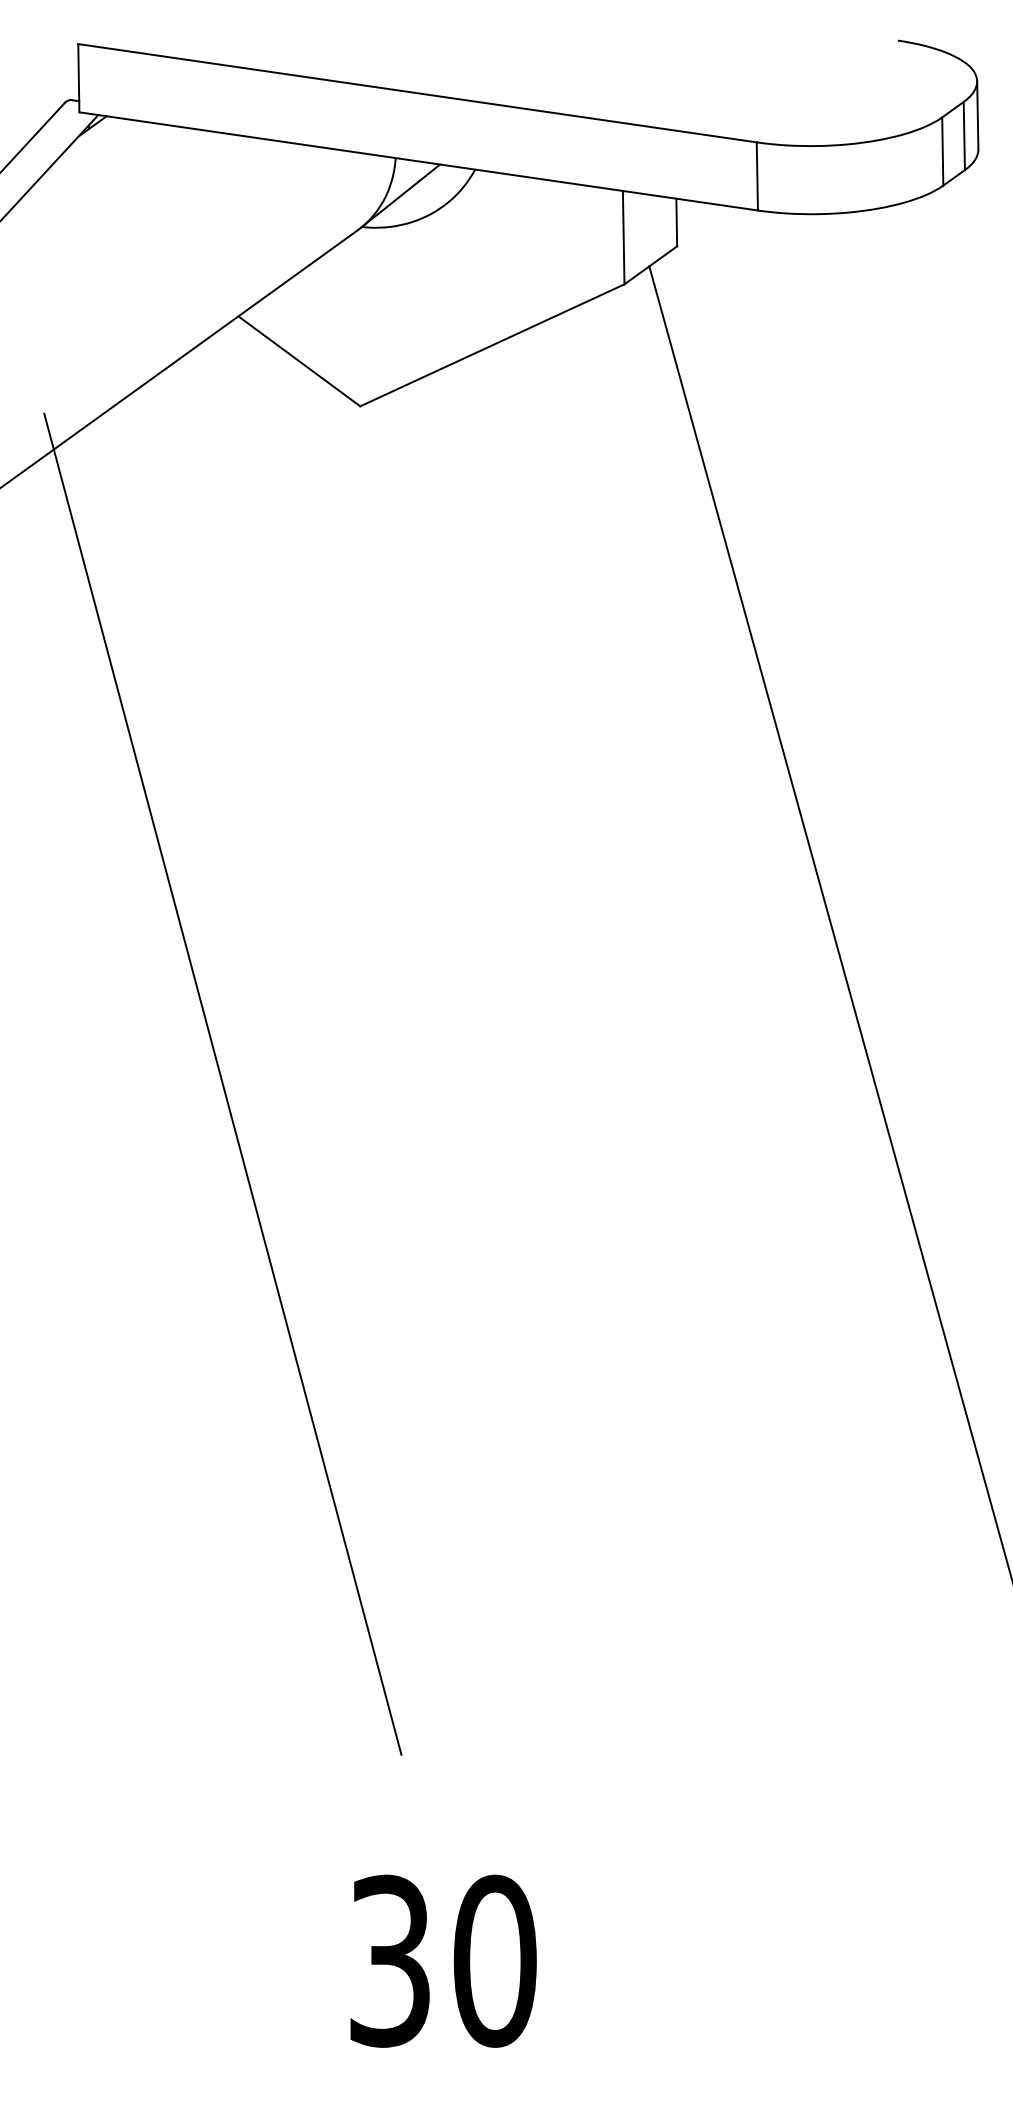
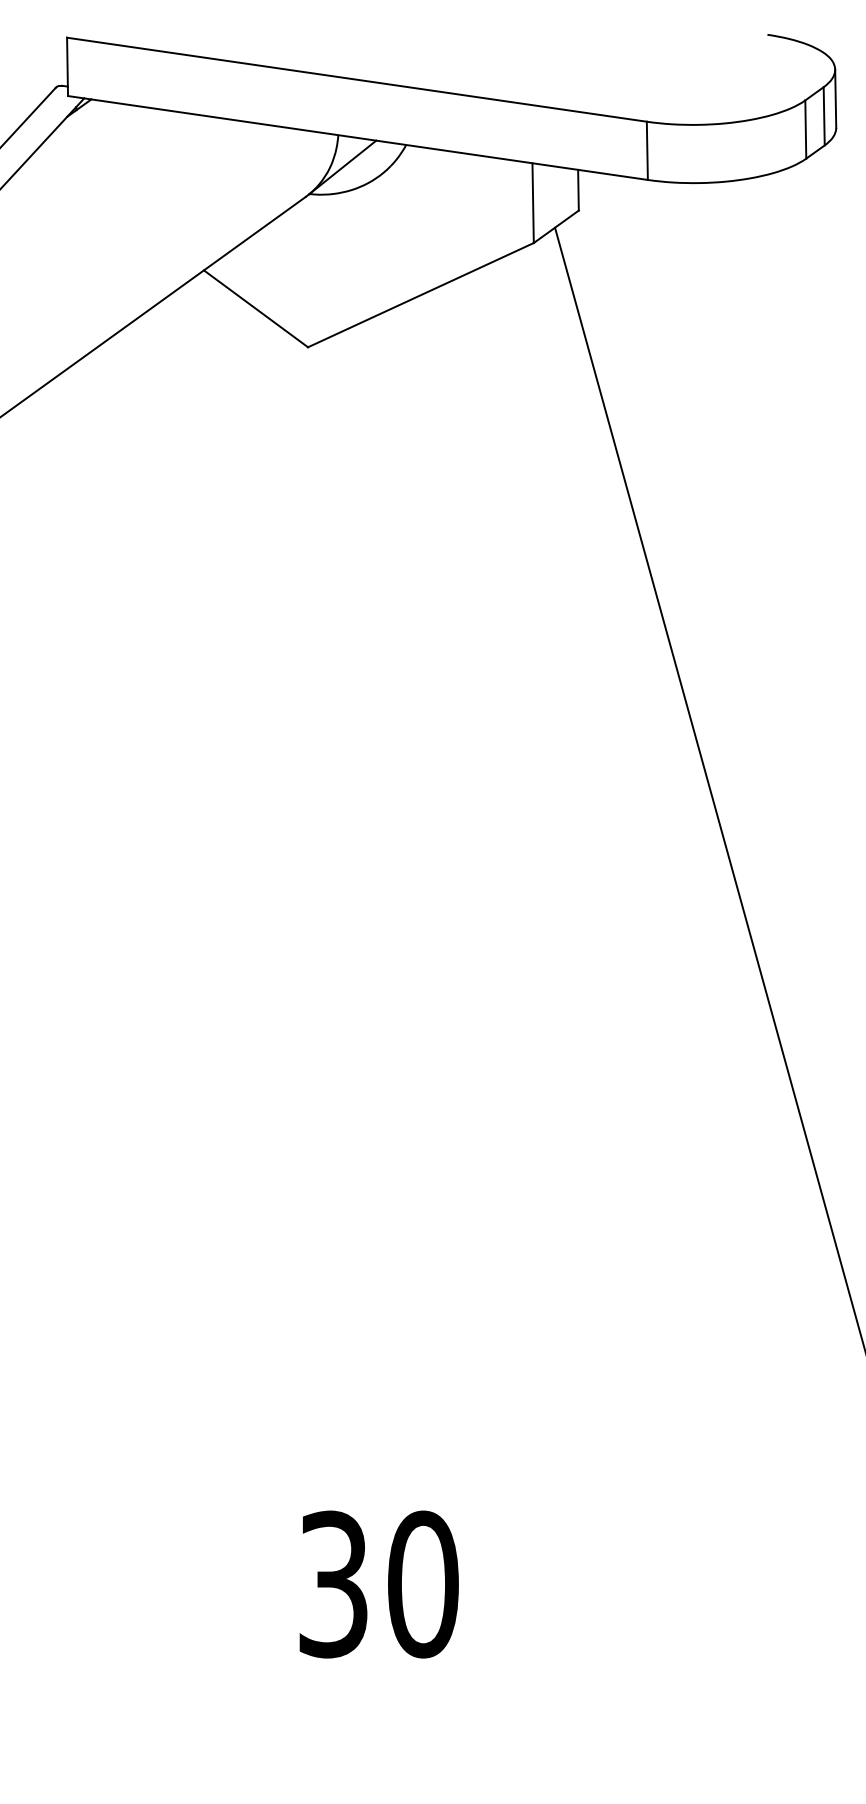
line: (222, 1083) -> (190, 925), removed
text: (443, 1960) -> (379, 1583), moved

